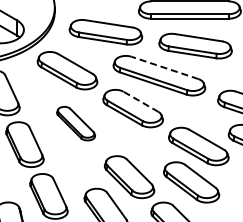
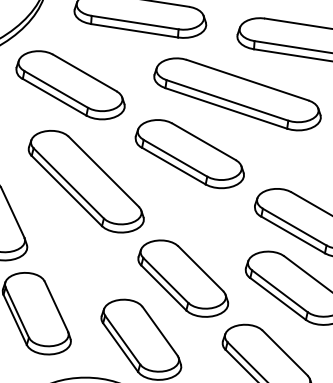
line: (164, 67) -> (246, 79), dashed -> solid
line: (140, 101) -> (203, 141), dashed -> solid
part: (75, 123) -> (85, 181), size x1.67

